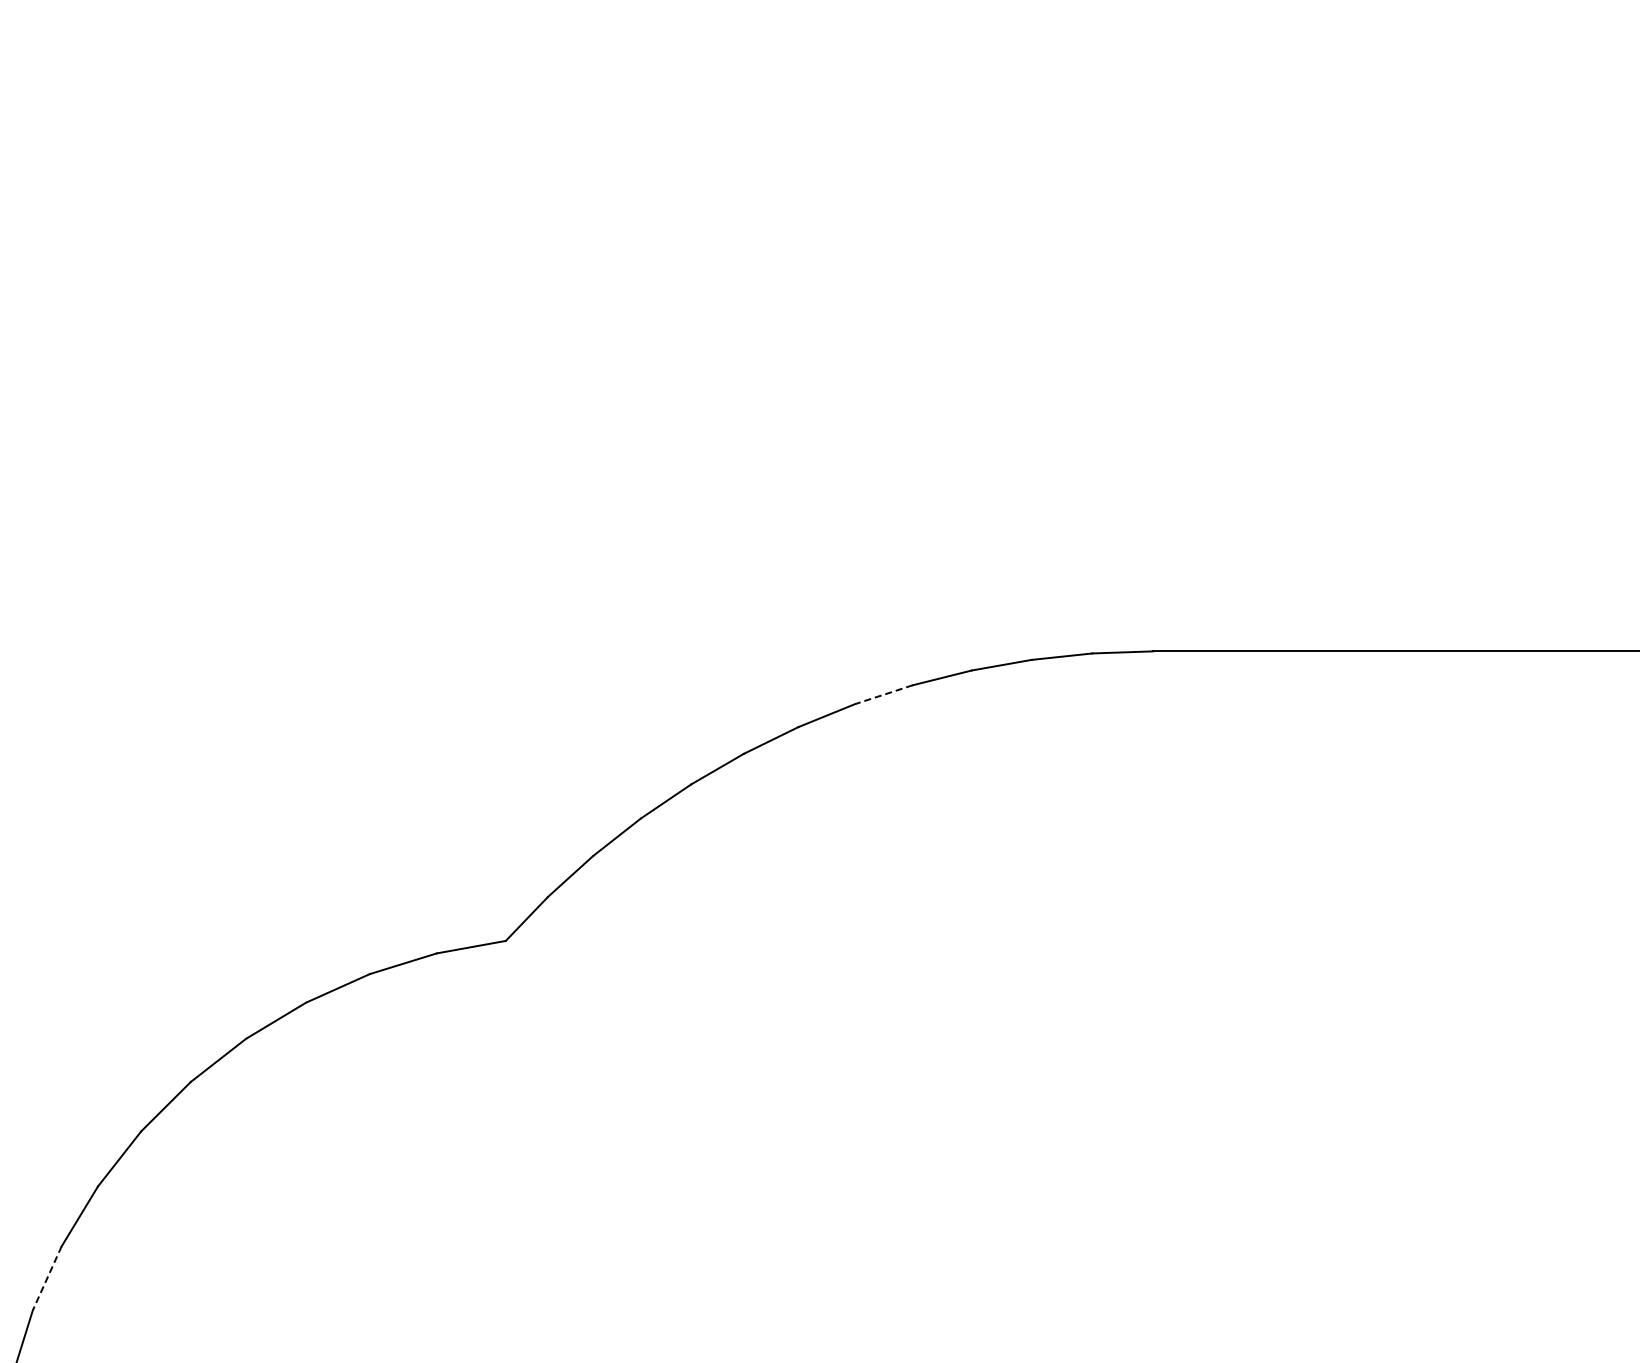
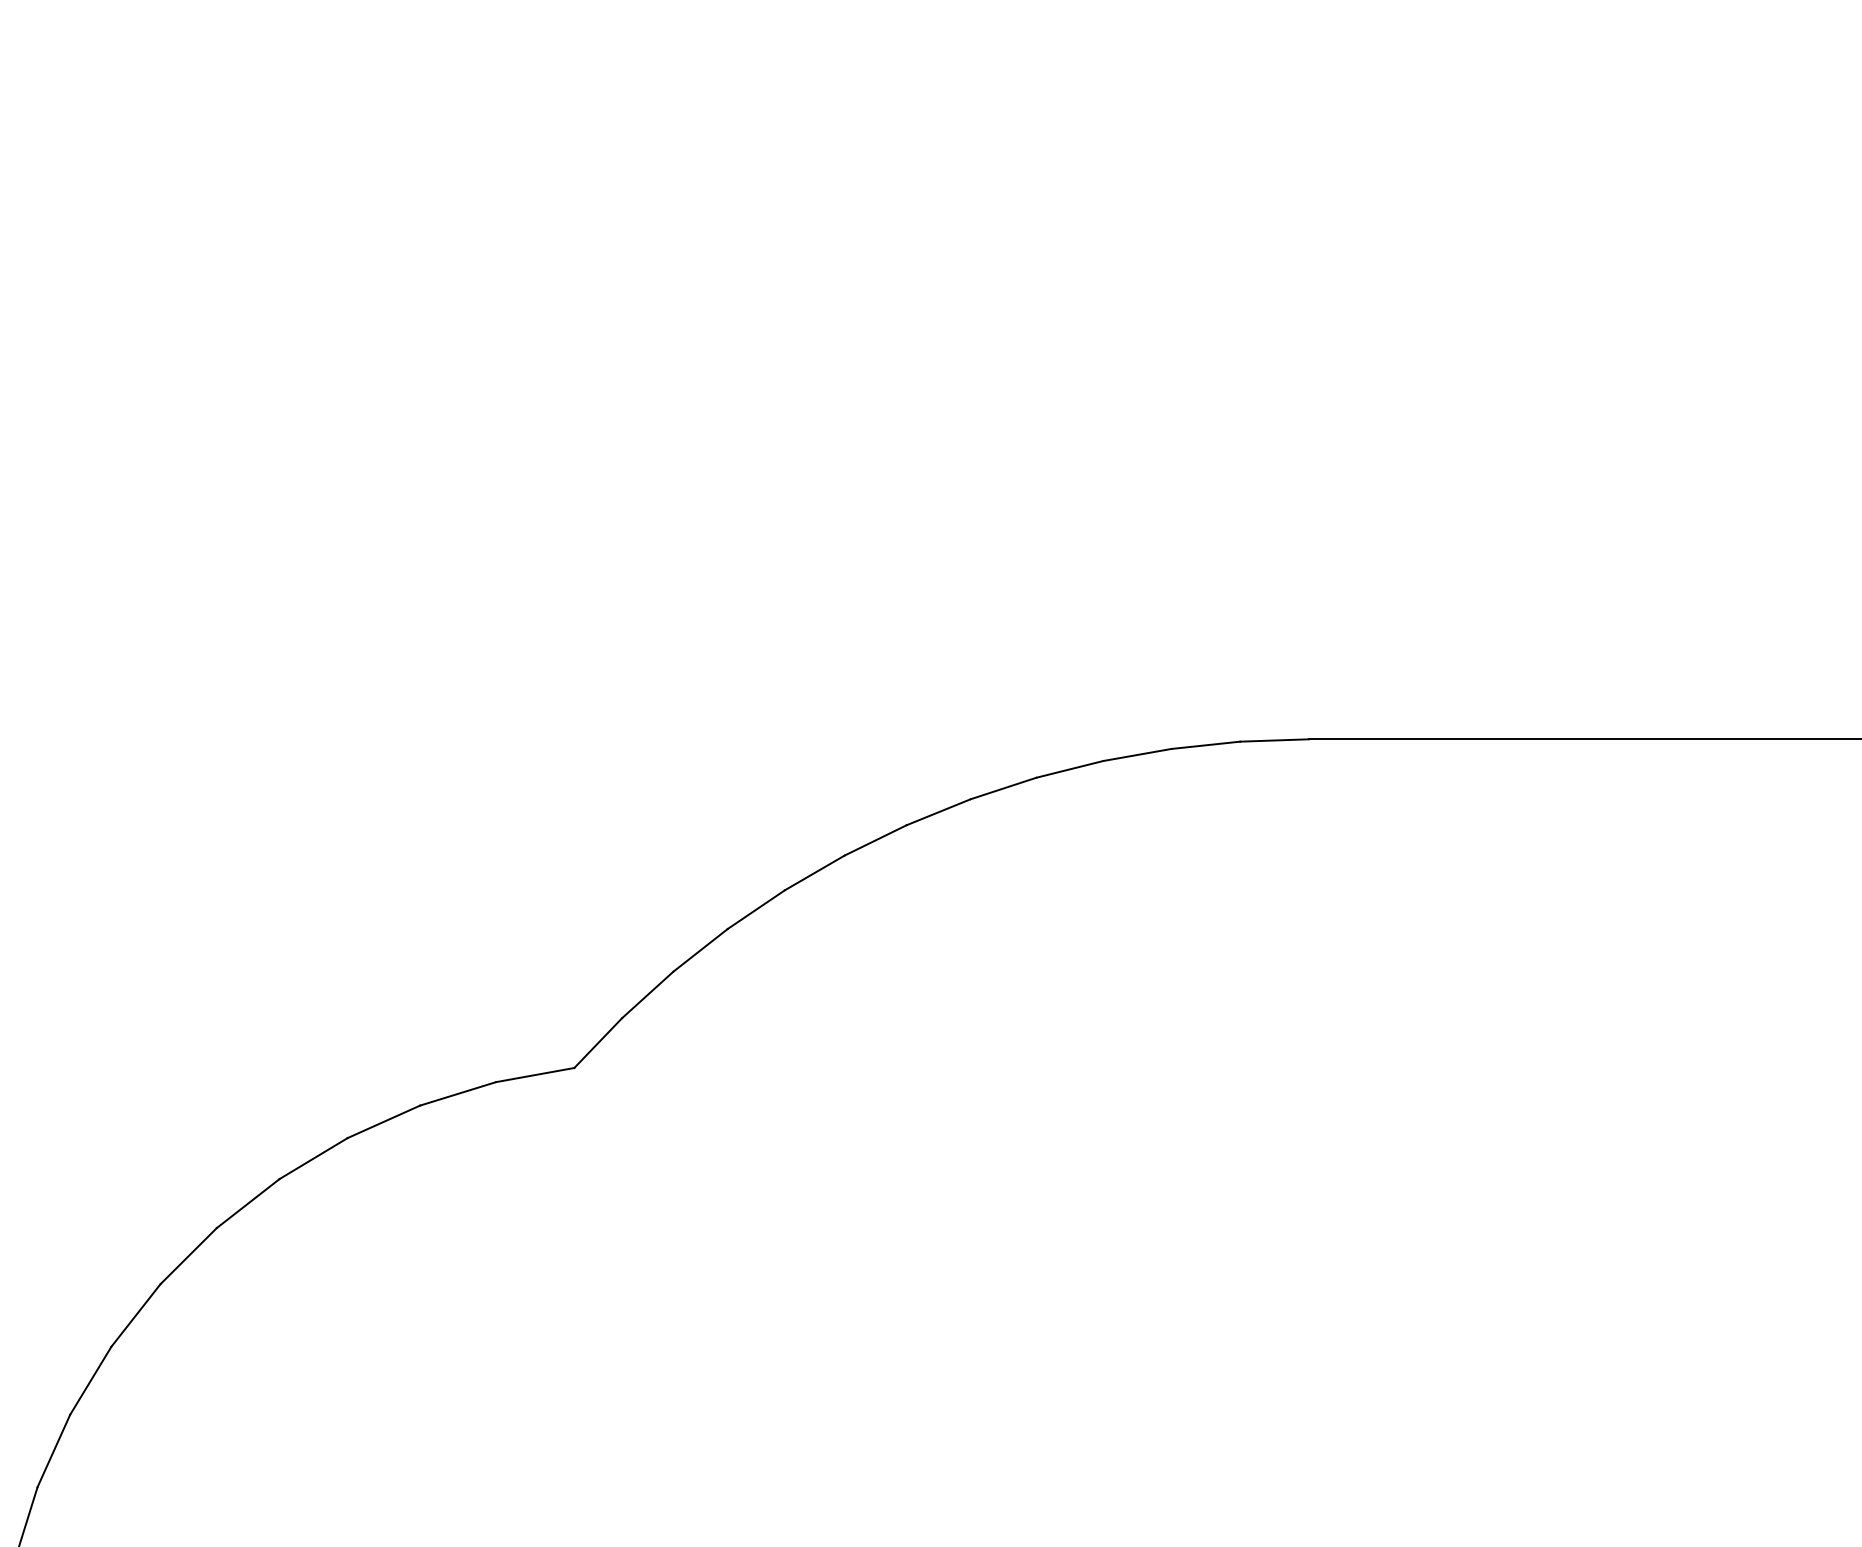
line: (883, 694) -> (1003, 788), dashed -> solid
line: (47, 1278) -> (54, 1451), dashed -> solid

